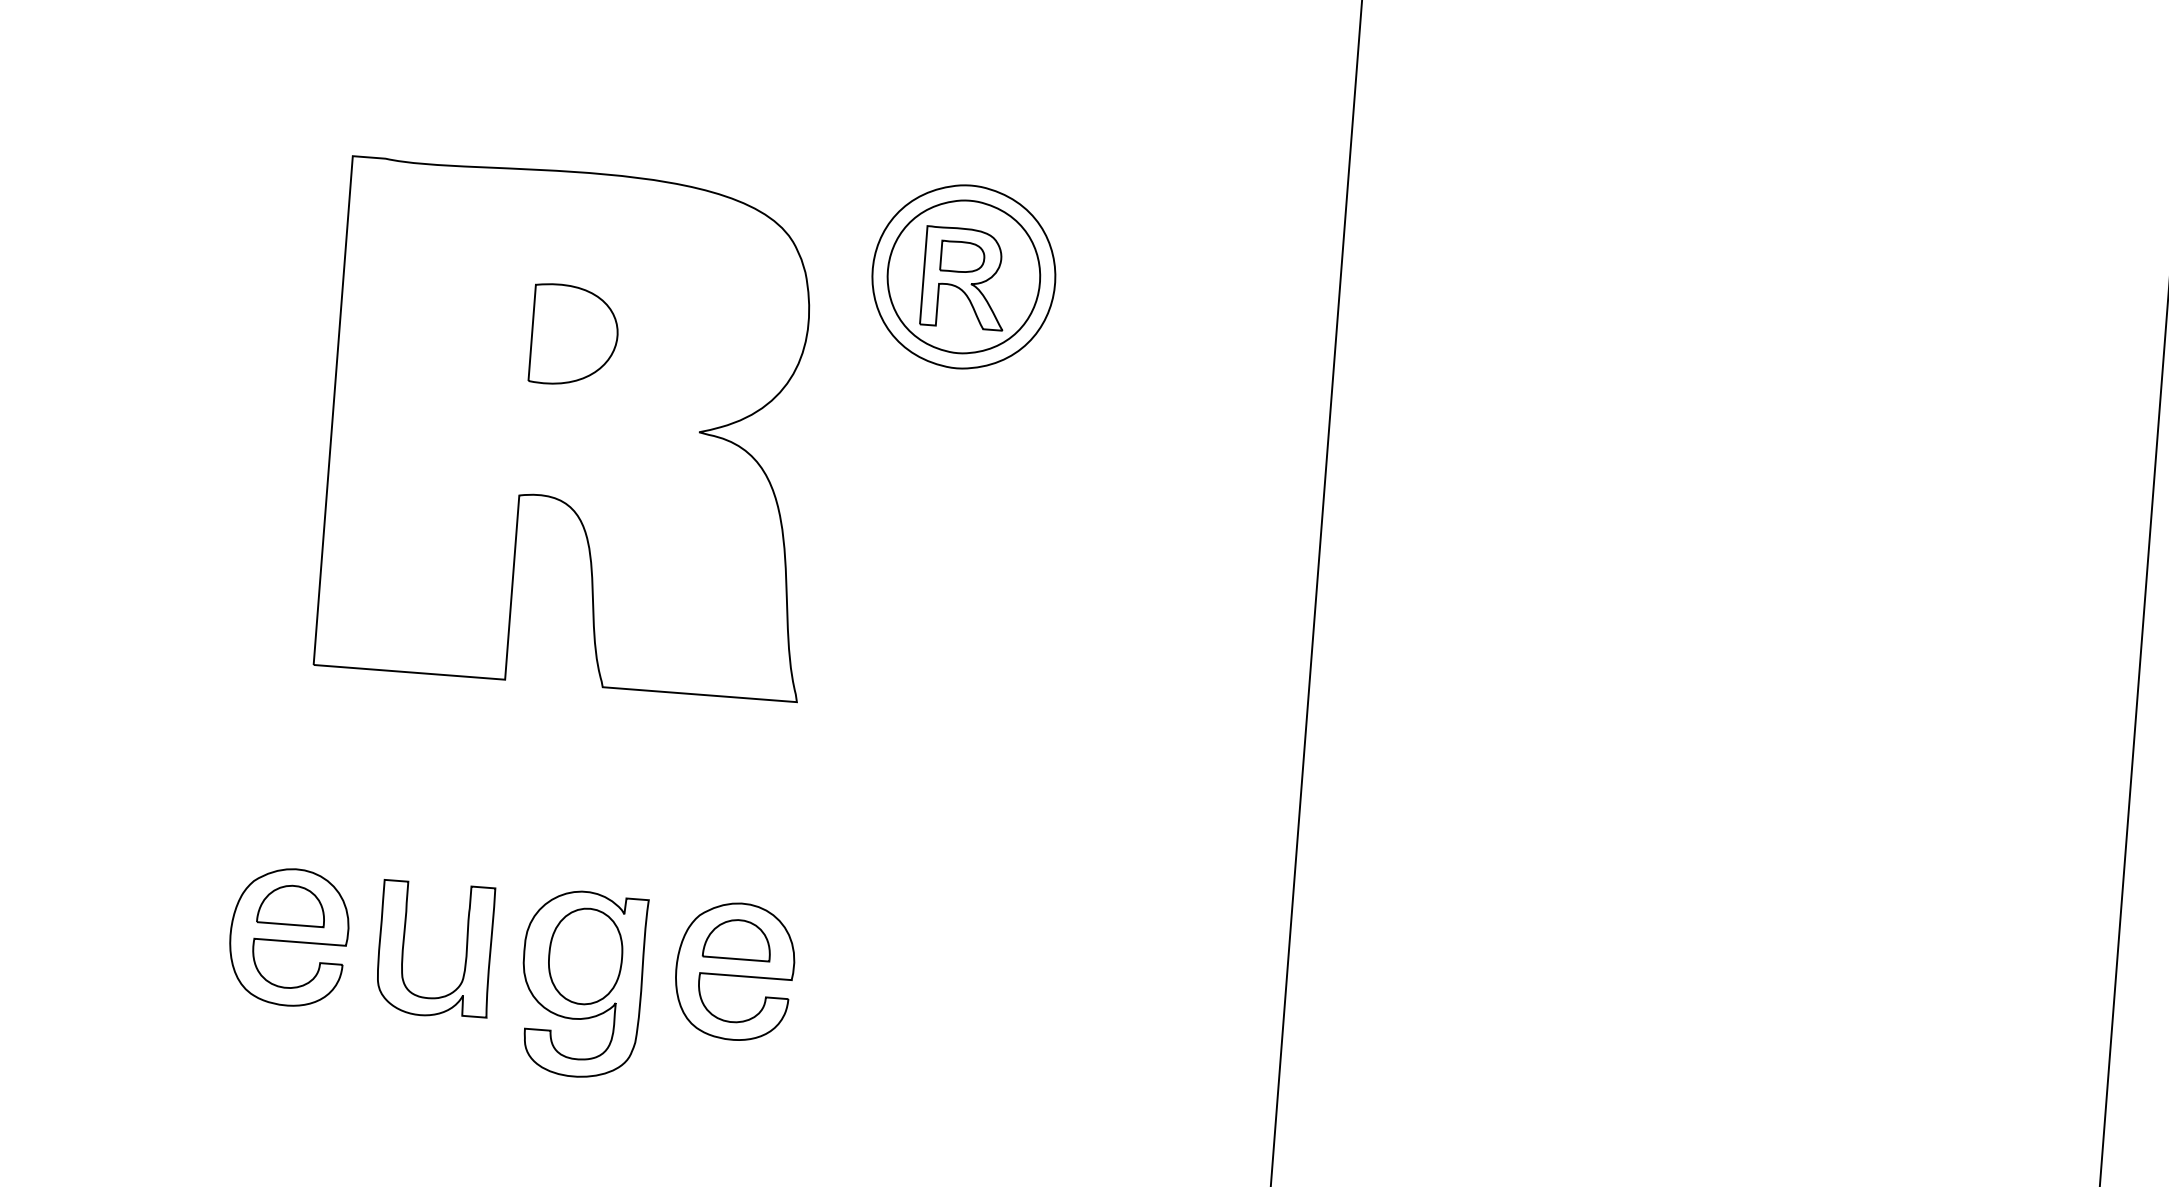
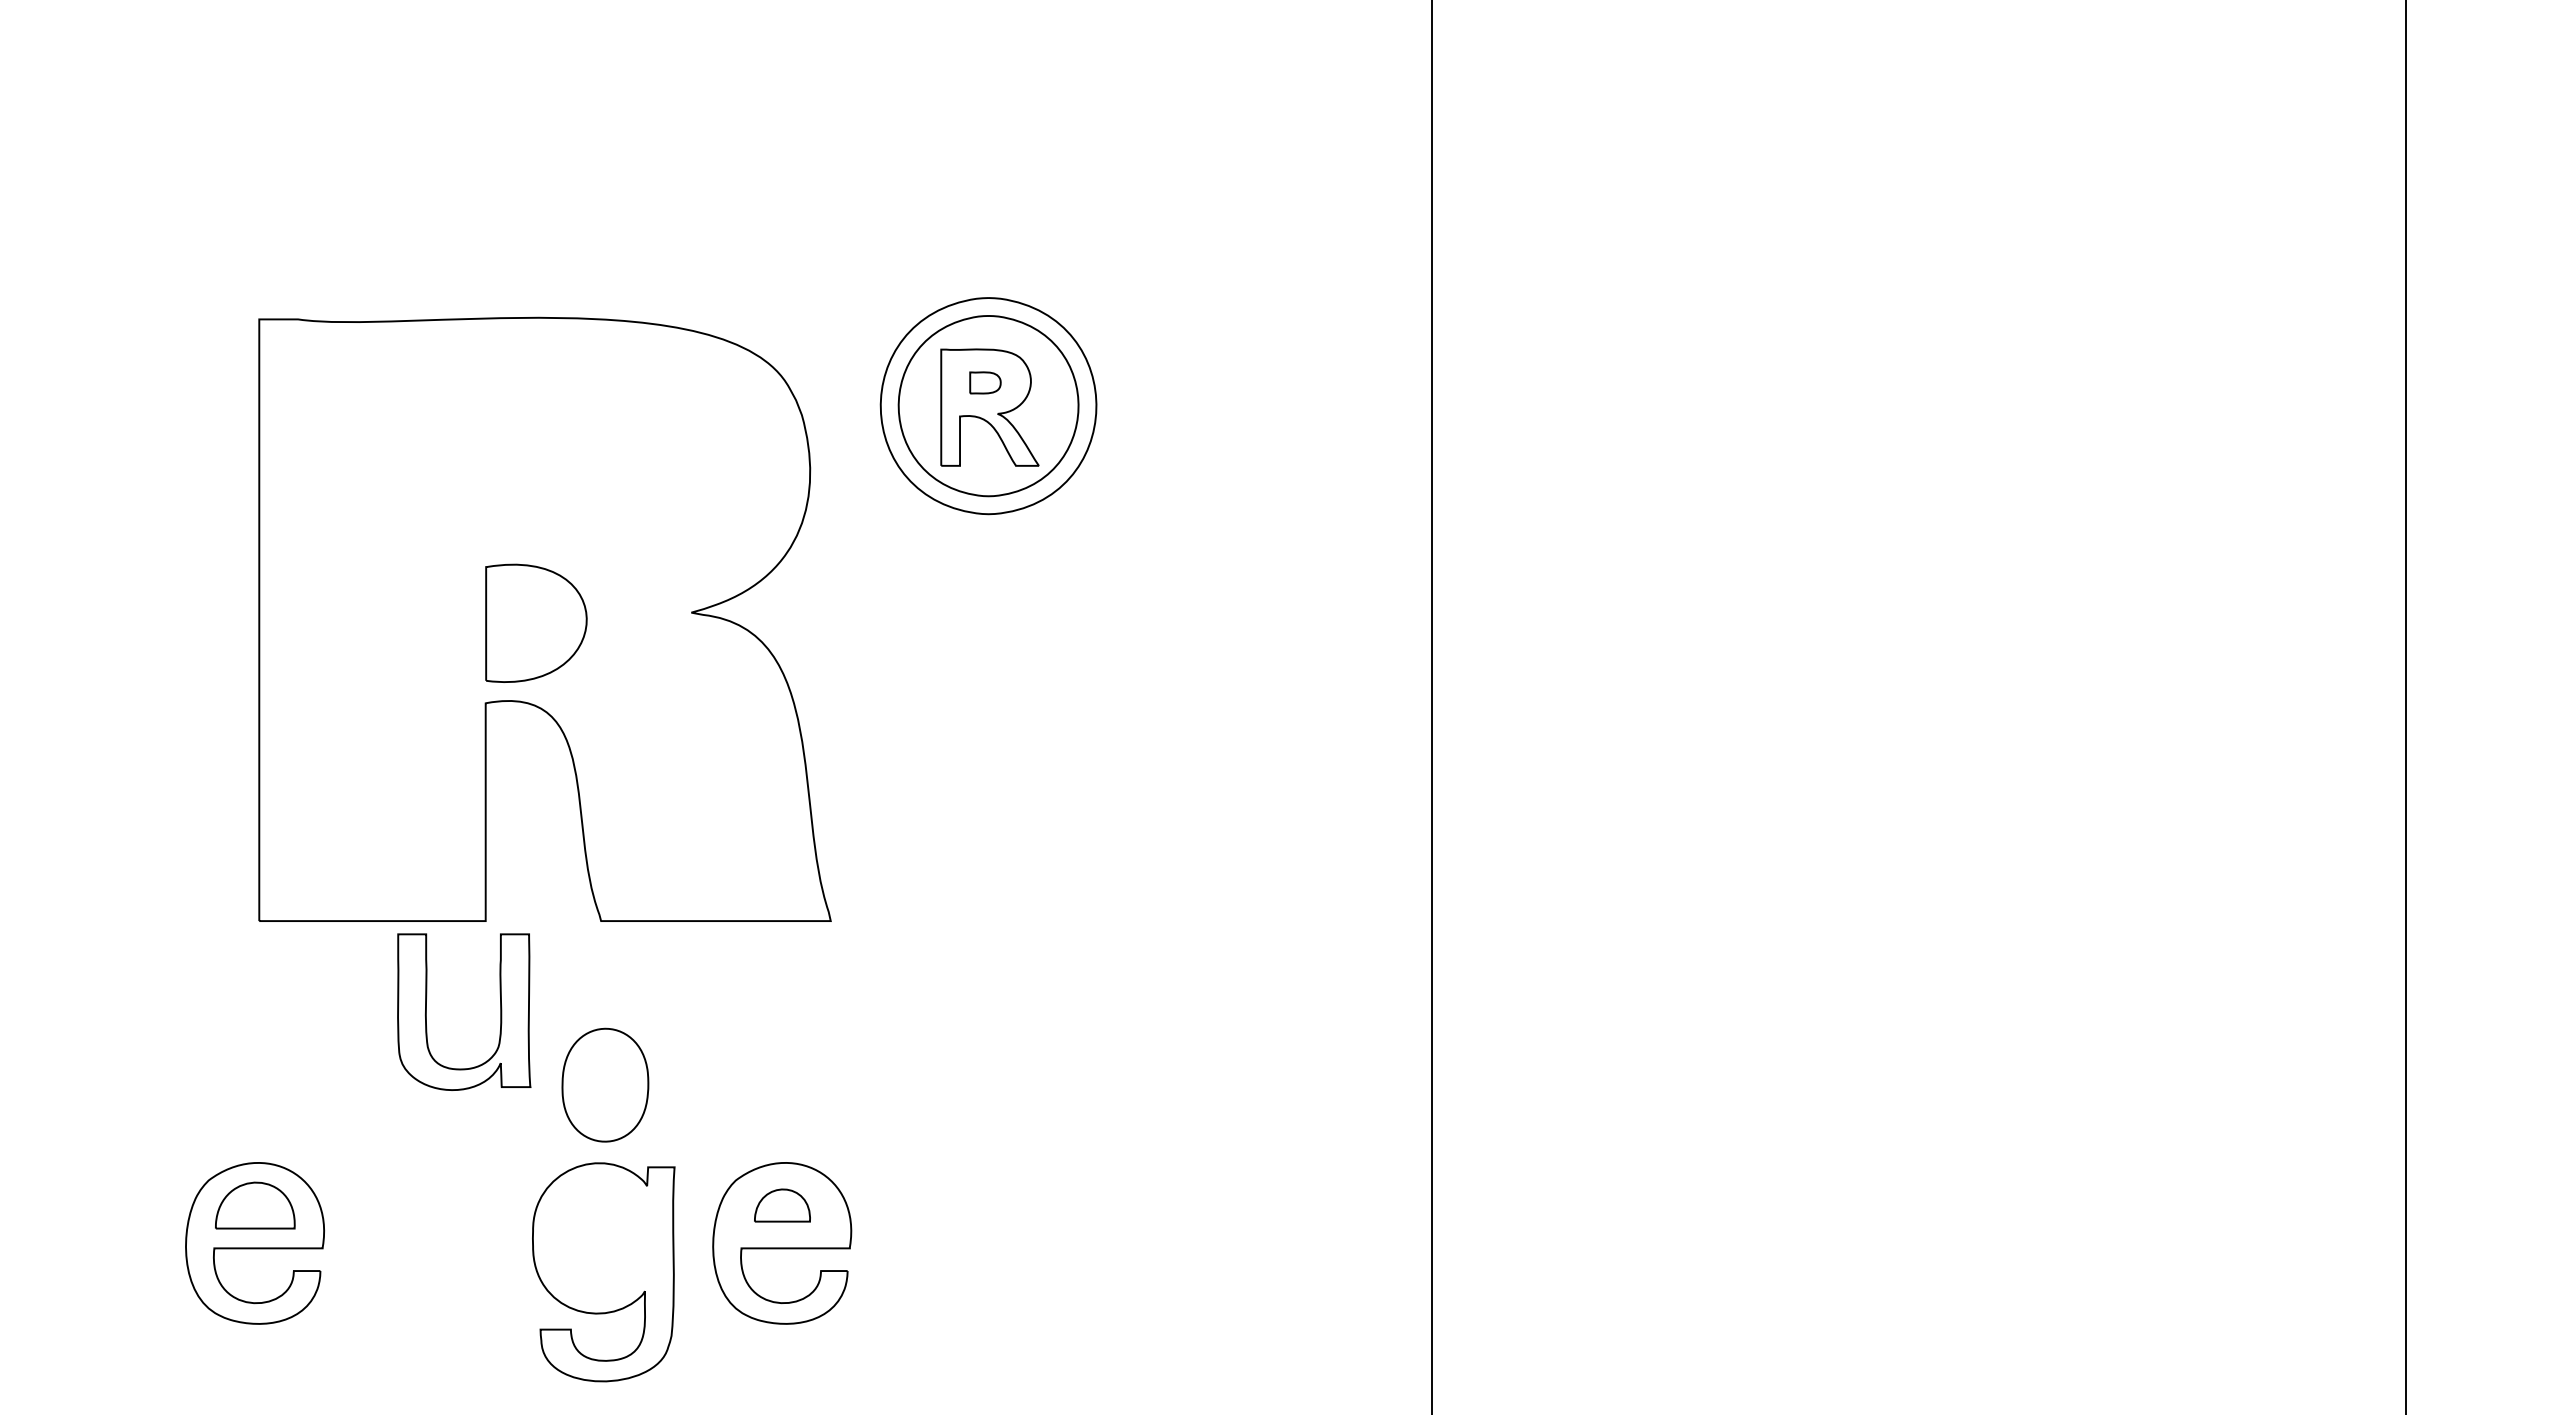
part: (962, 256) -> (985, 382), size x0.6
part: (574, 334) -> (536, 622), moved
part: (737, 939) -> (782, 1205), size x0.7
part: (466, 951) -> (500, 1011), moved
part: (585, 955) -> (605, 1084), moved

